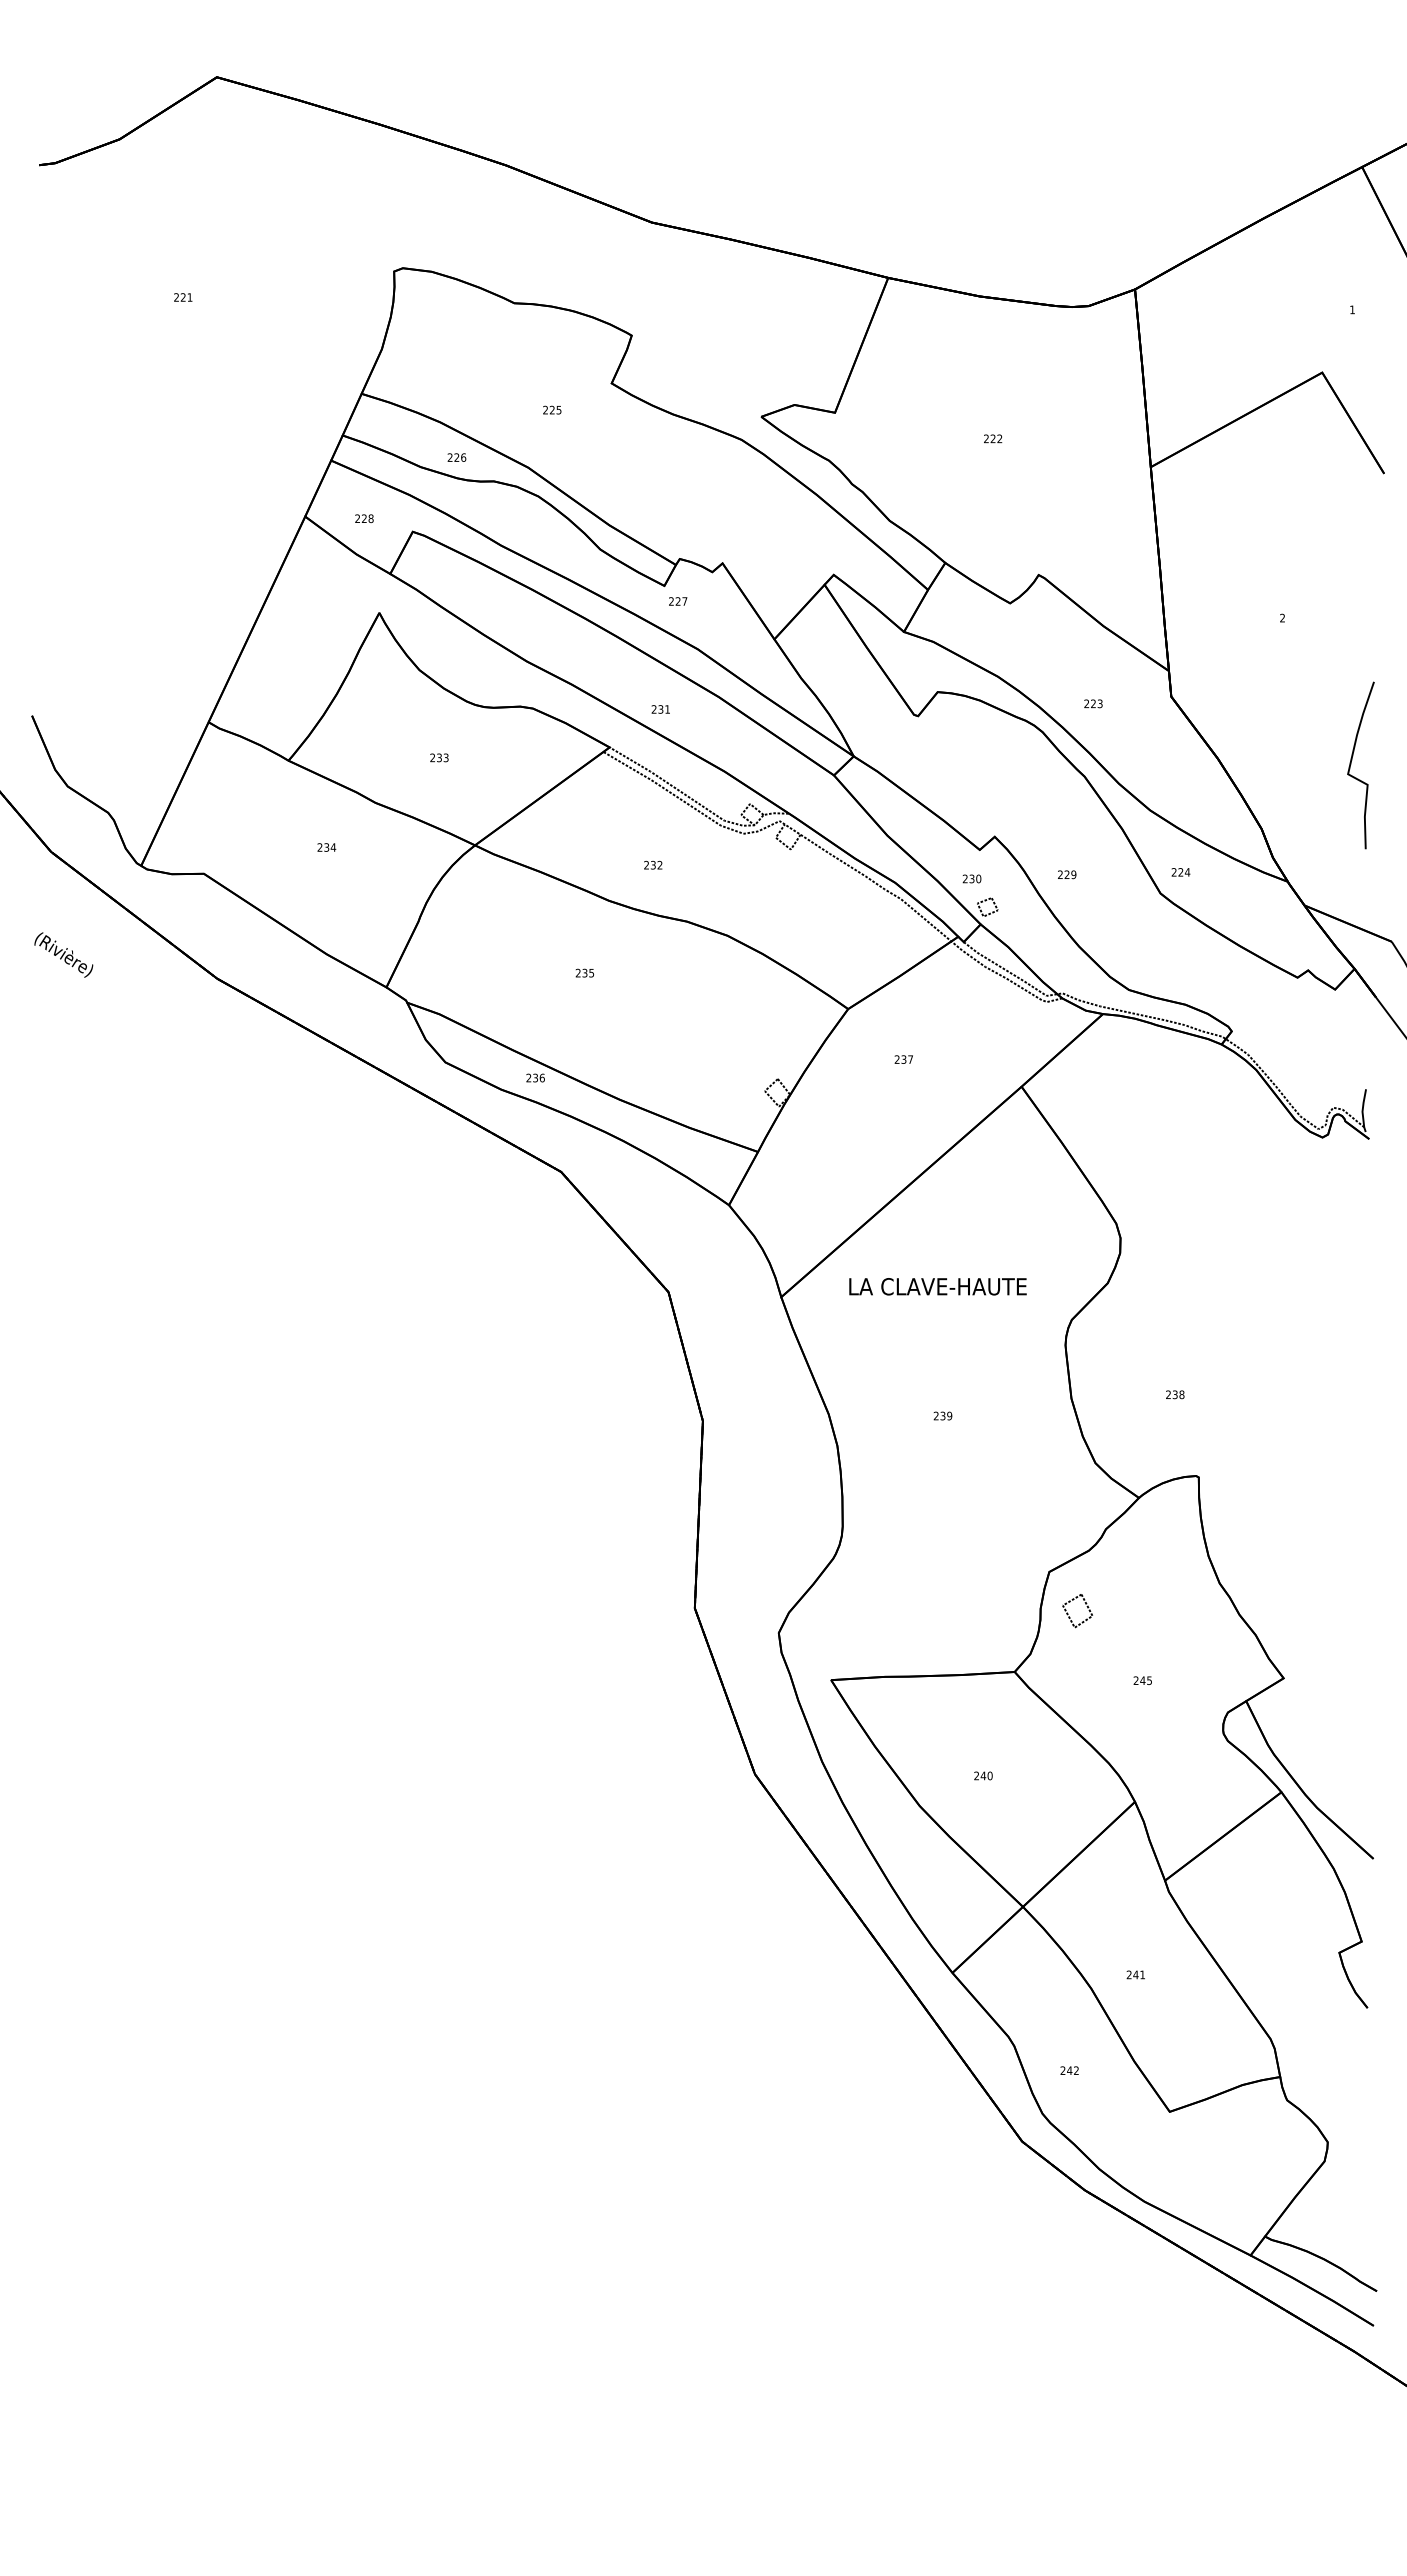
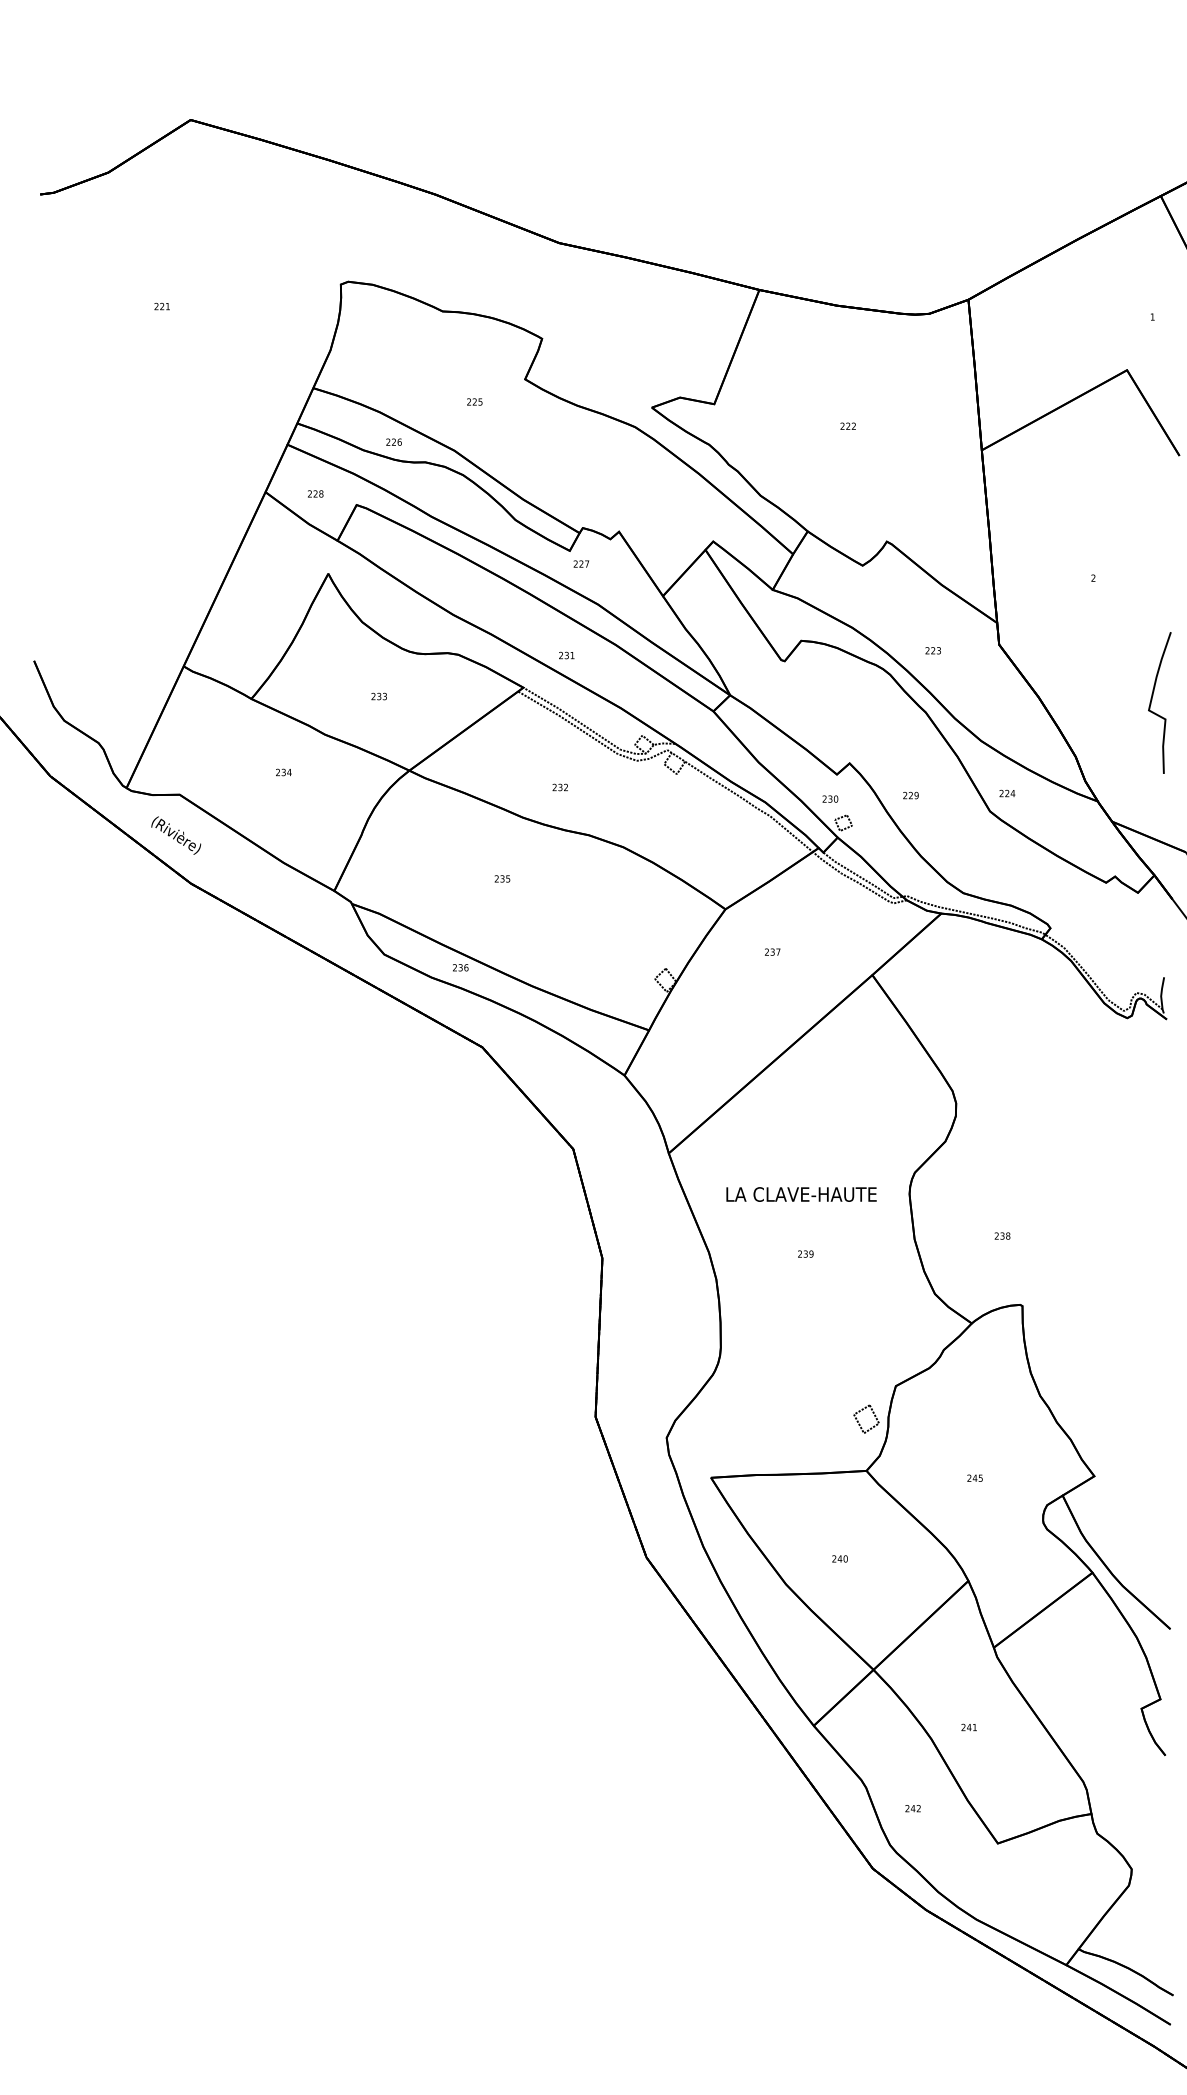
text: (63, 954) -> (175, 835), moved
text: (937, 1286) -> (801, 1194), moved
part: (1068, 1613) -> (858, 1421), moved

